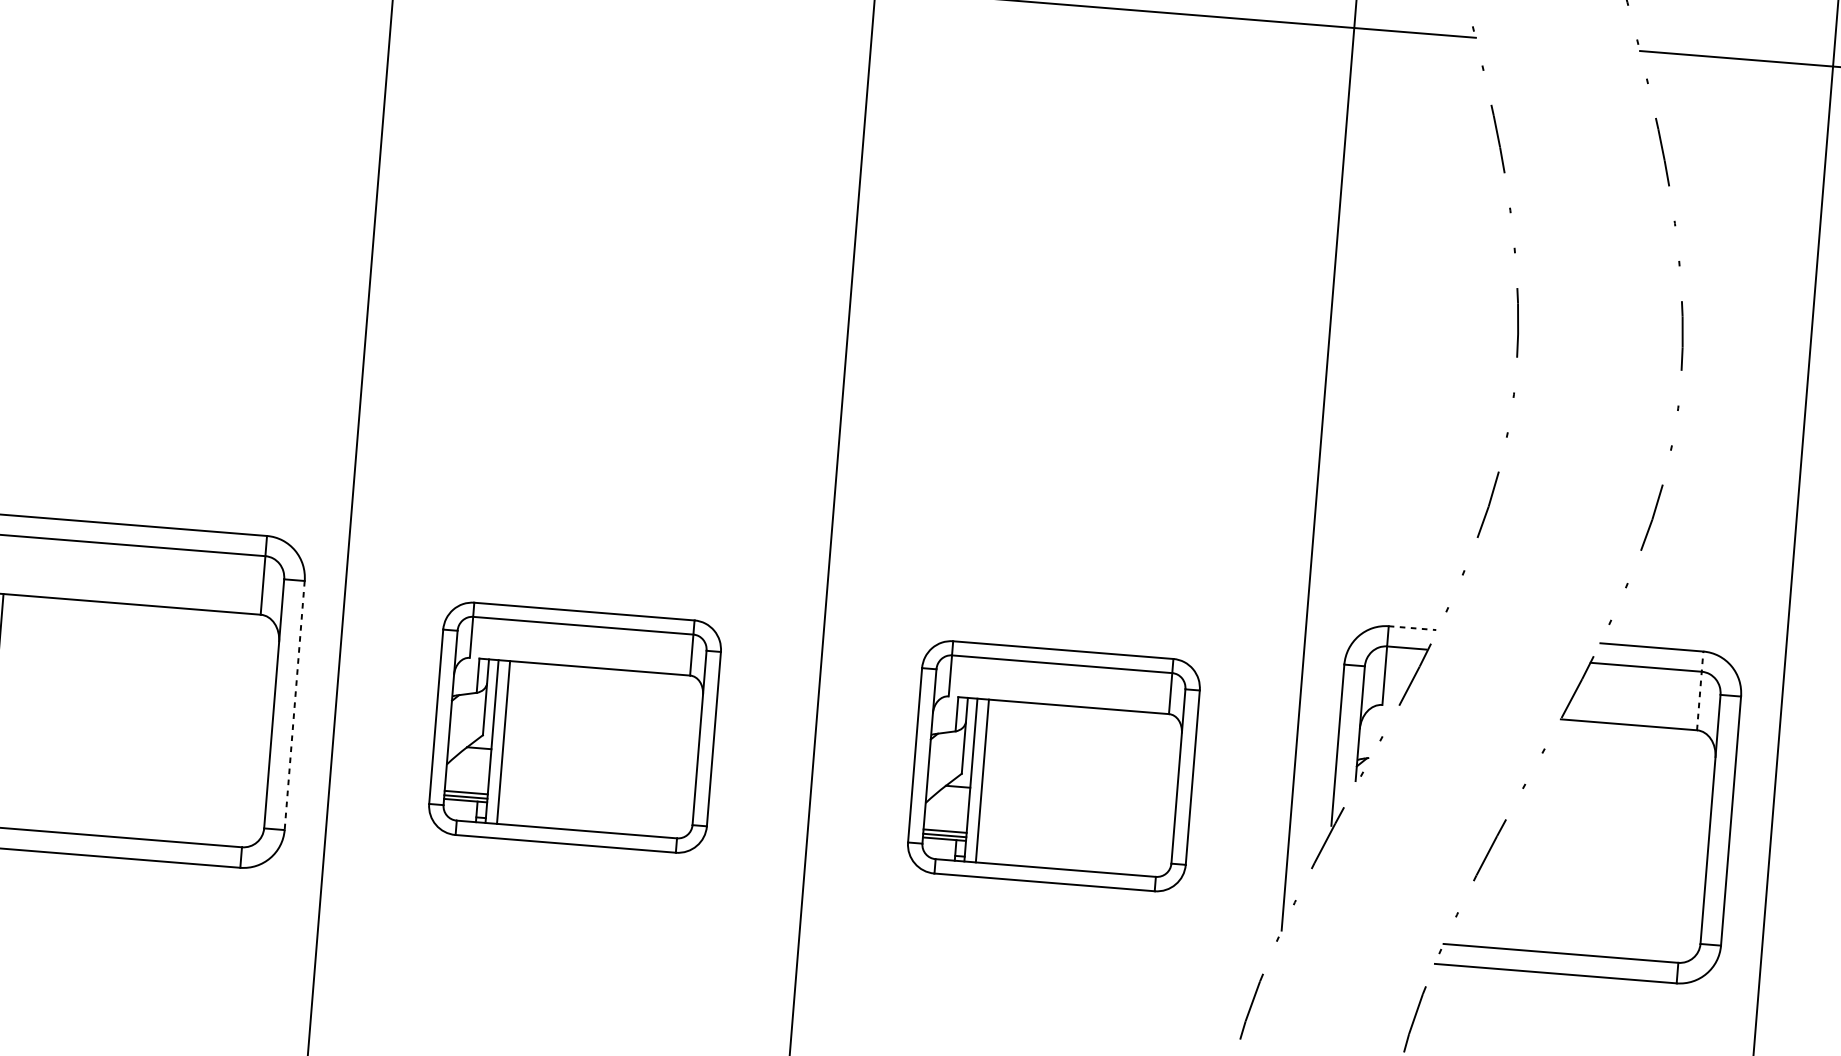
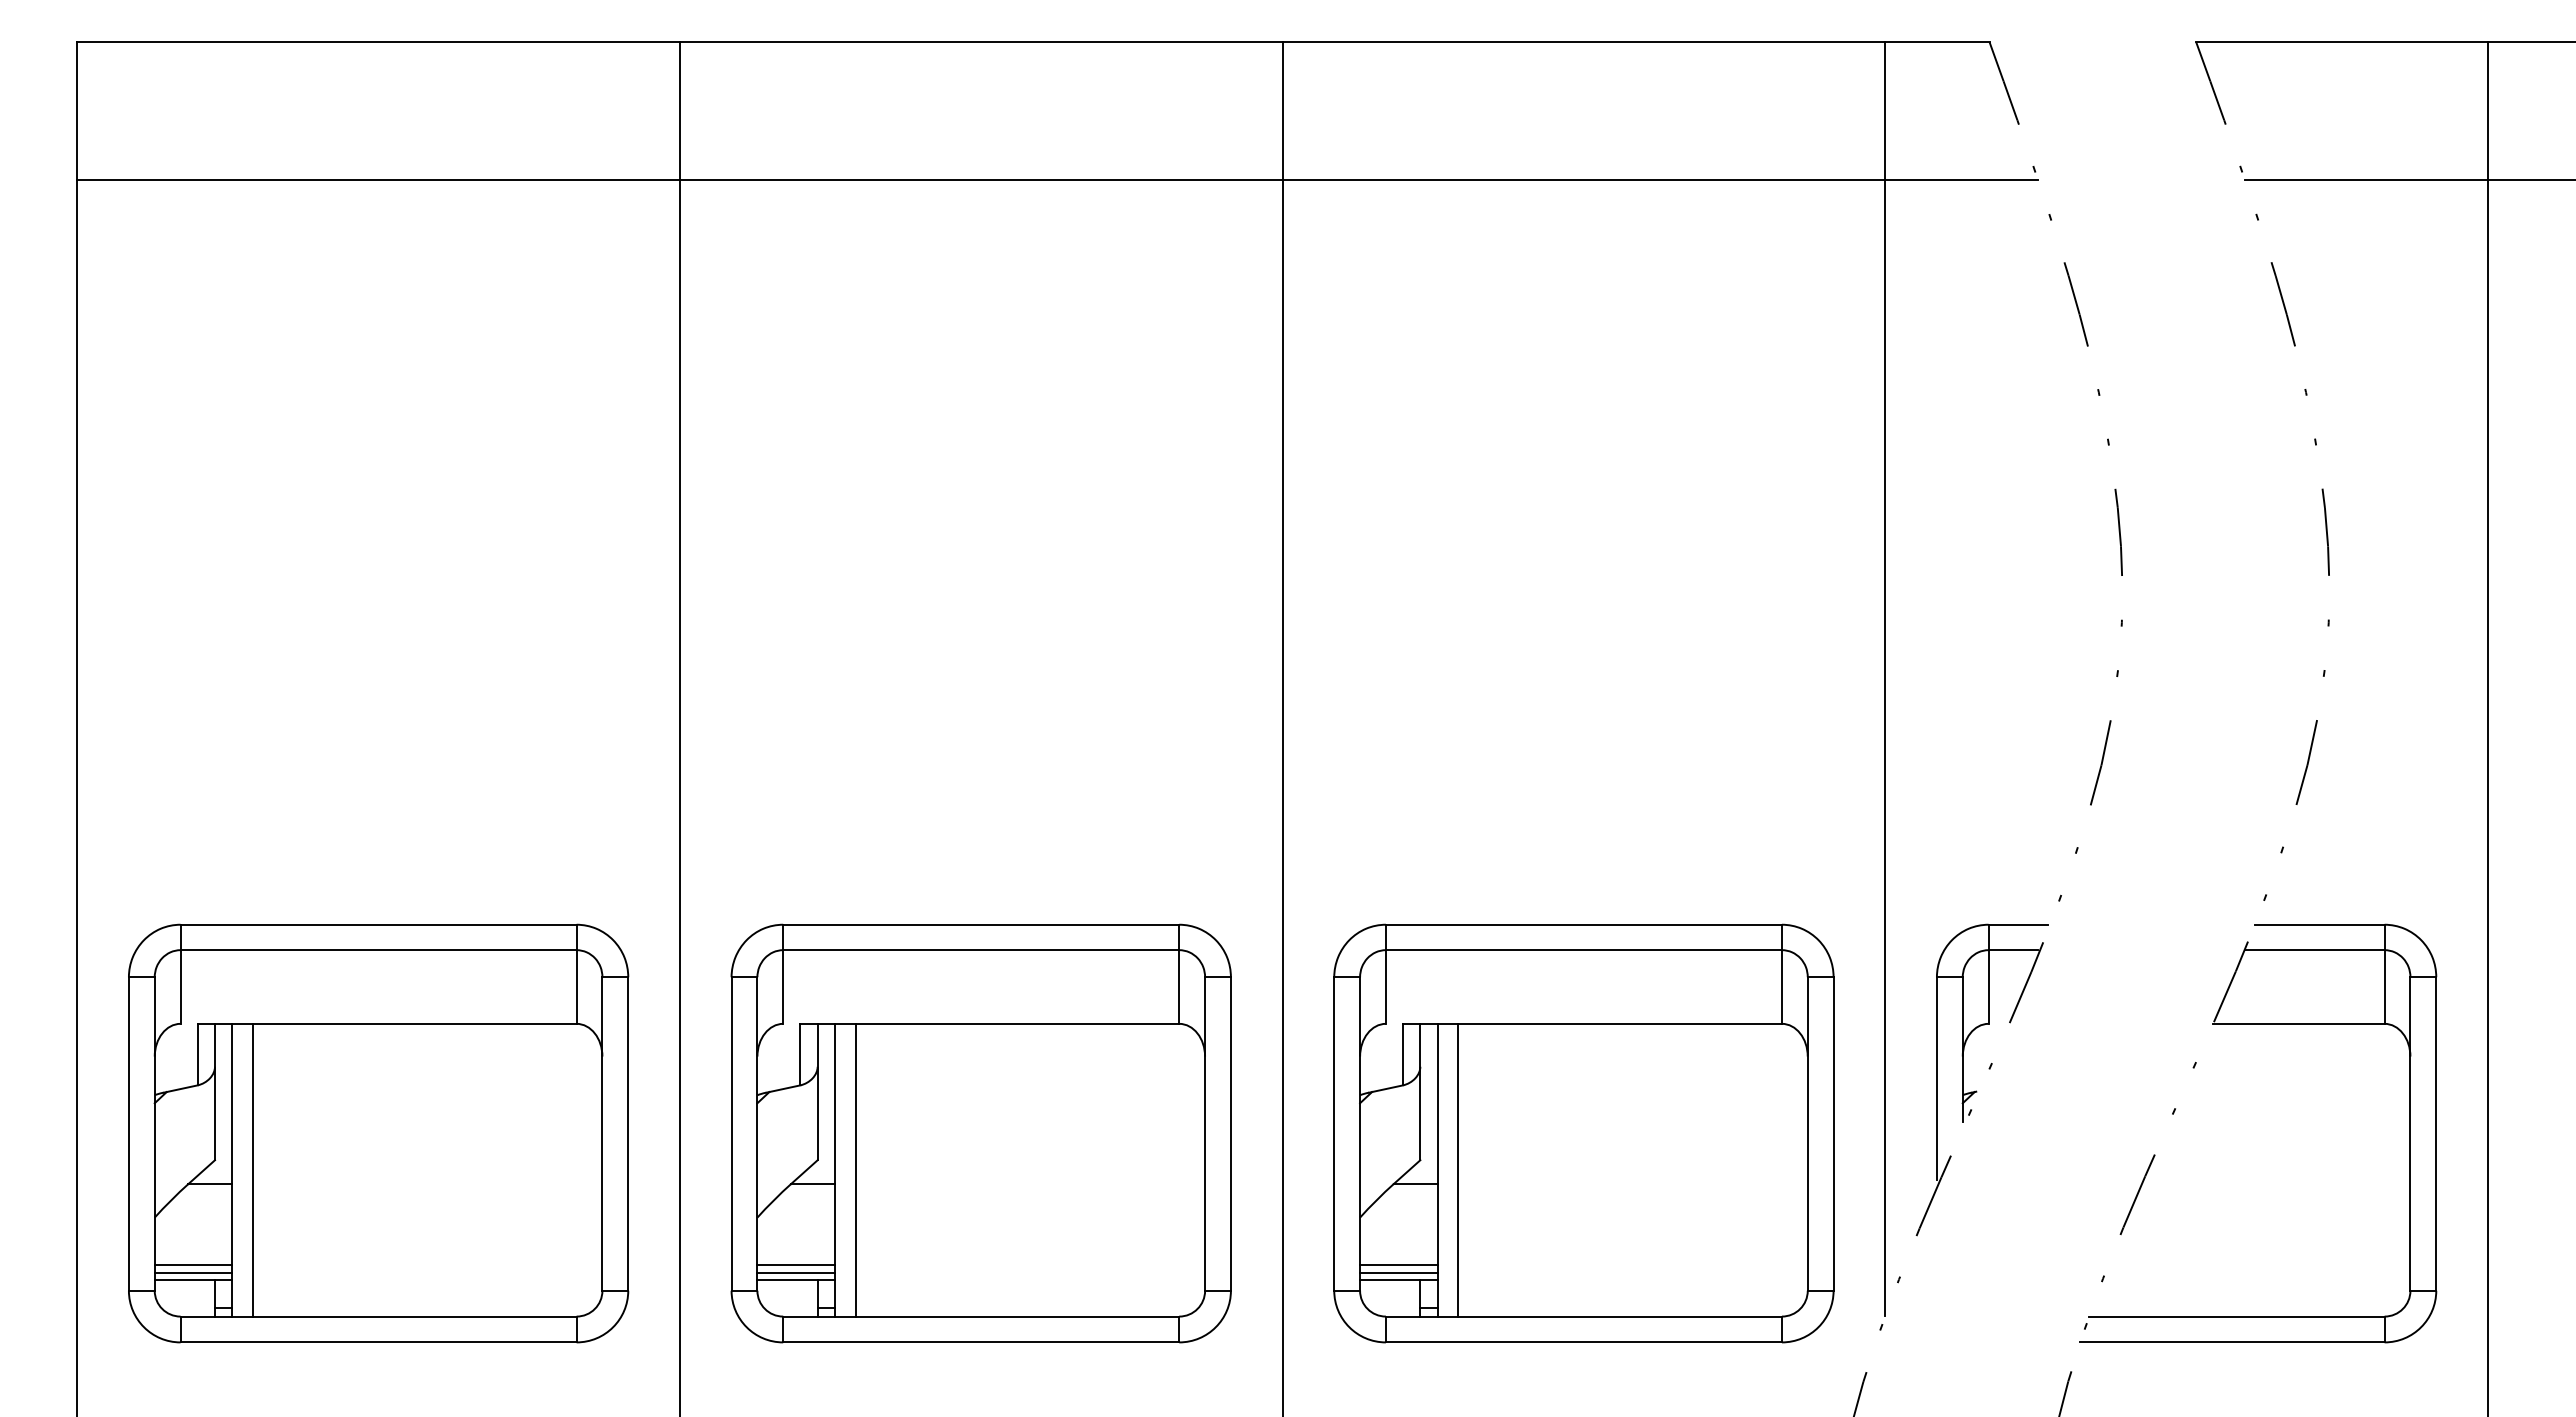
line: (1412, 627) -> (2018, 924), dashed -> solid
line: (1700, 691) -> (2384, 974), dashed -> solid
line: (294, 705) -> (628, 1133), dashed -> solid
part: (574, 727) -> (980, 1133), size x1.43
part: (1053, 766) -> (1583, 1133), size x1.43

